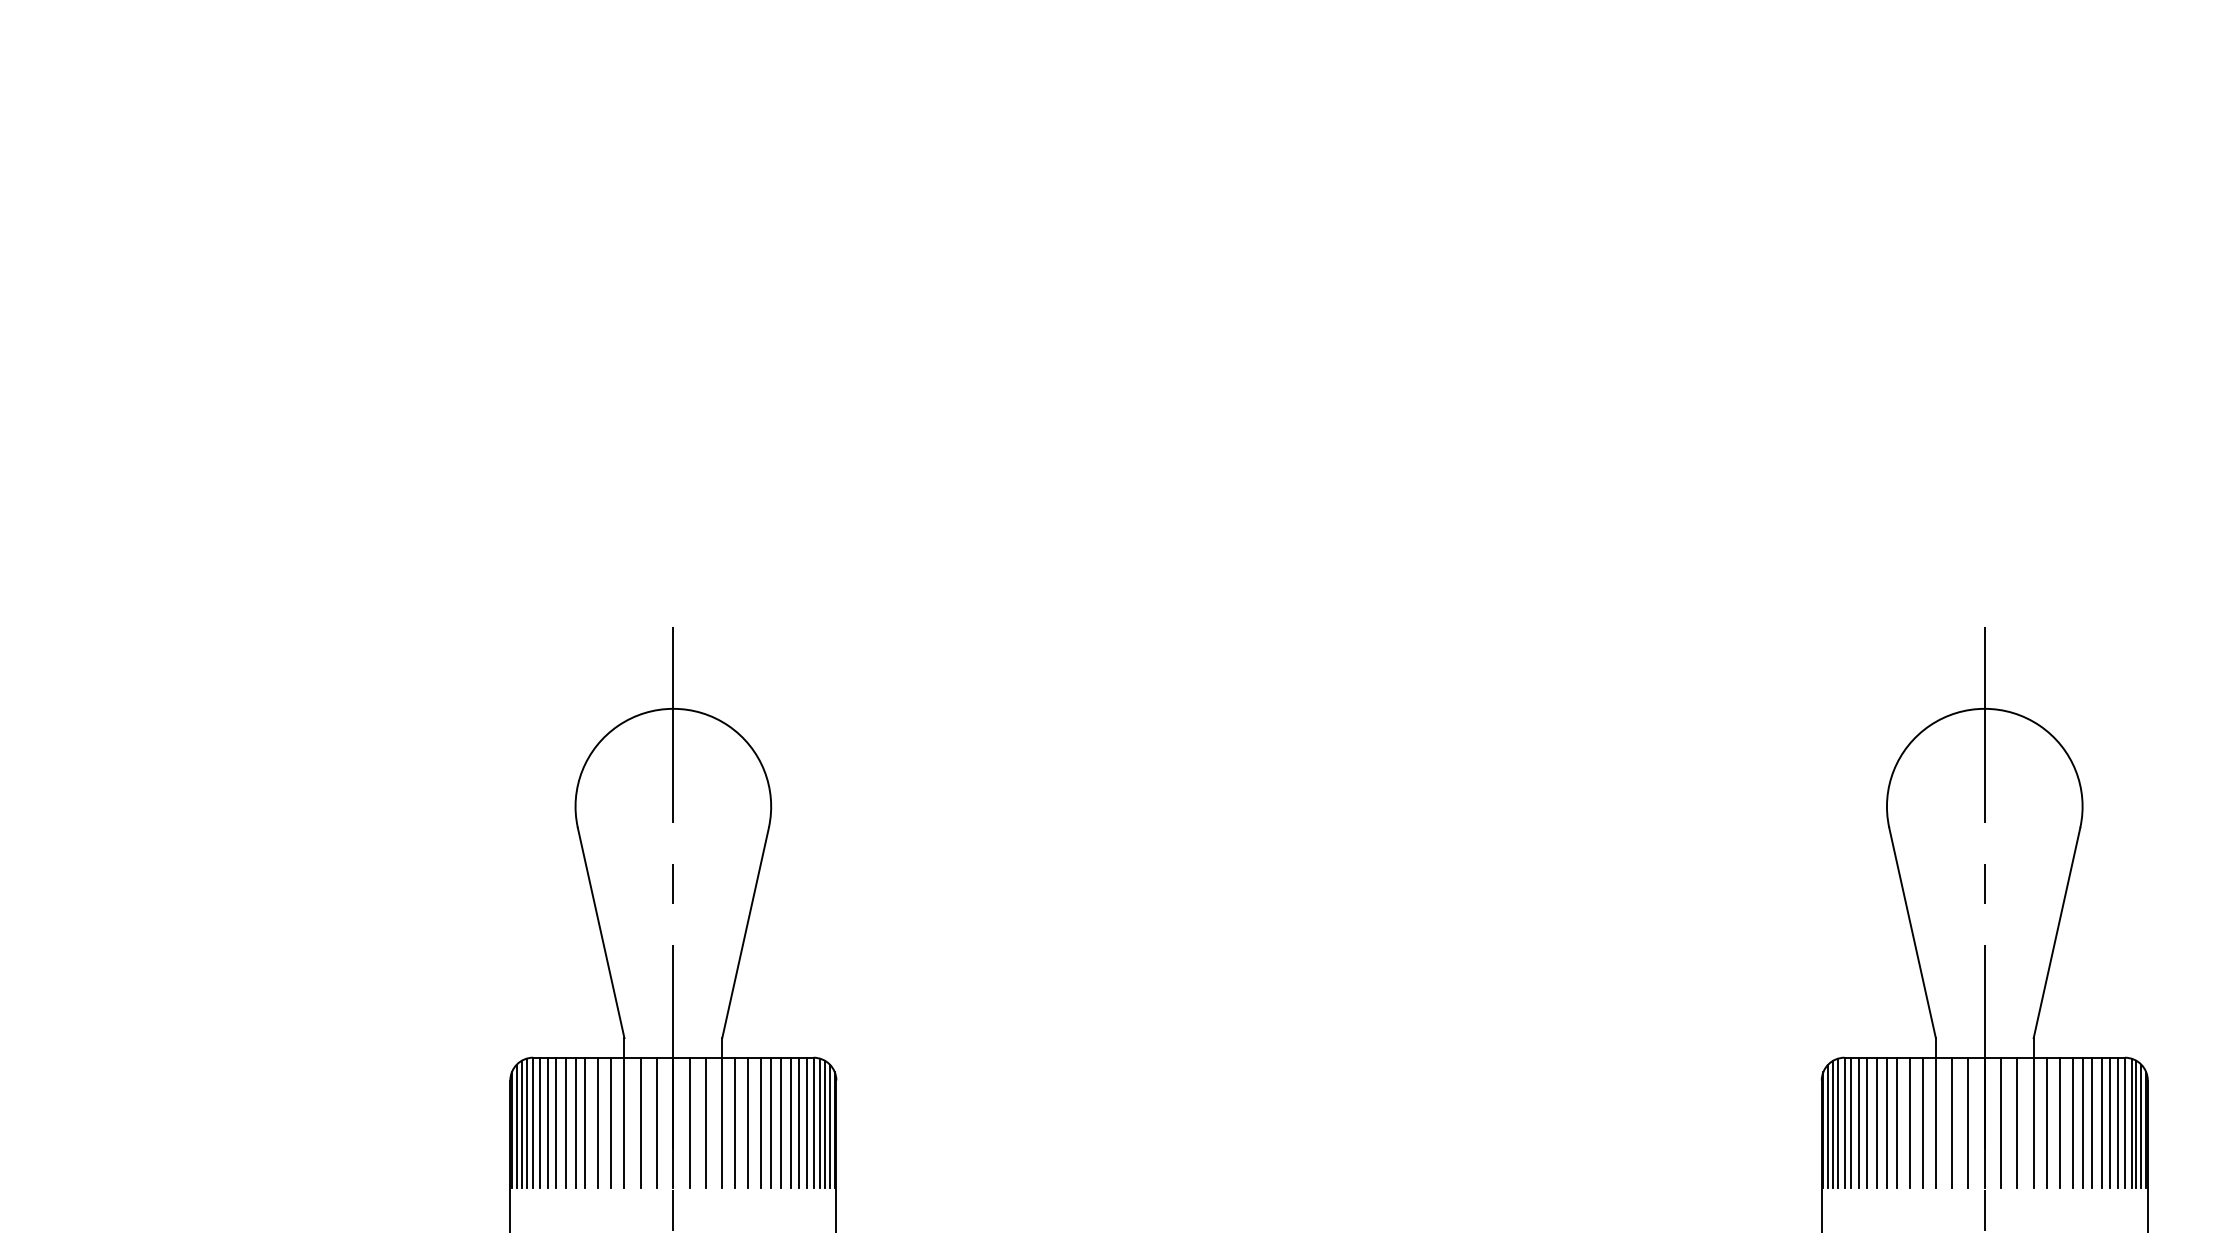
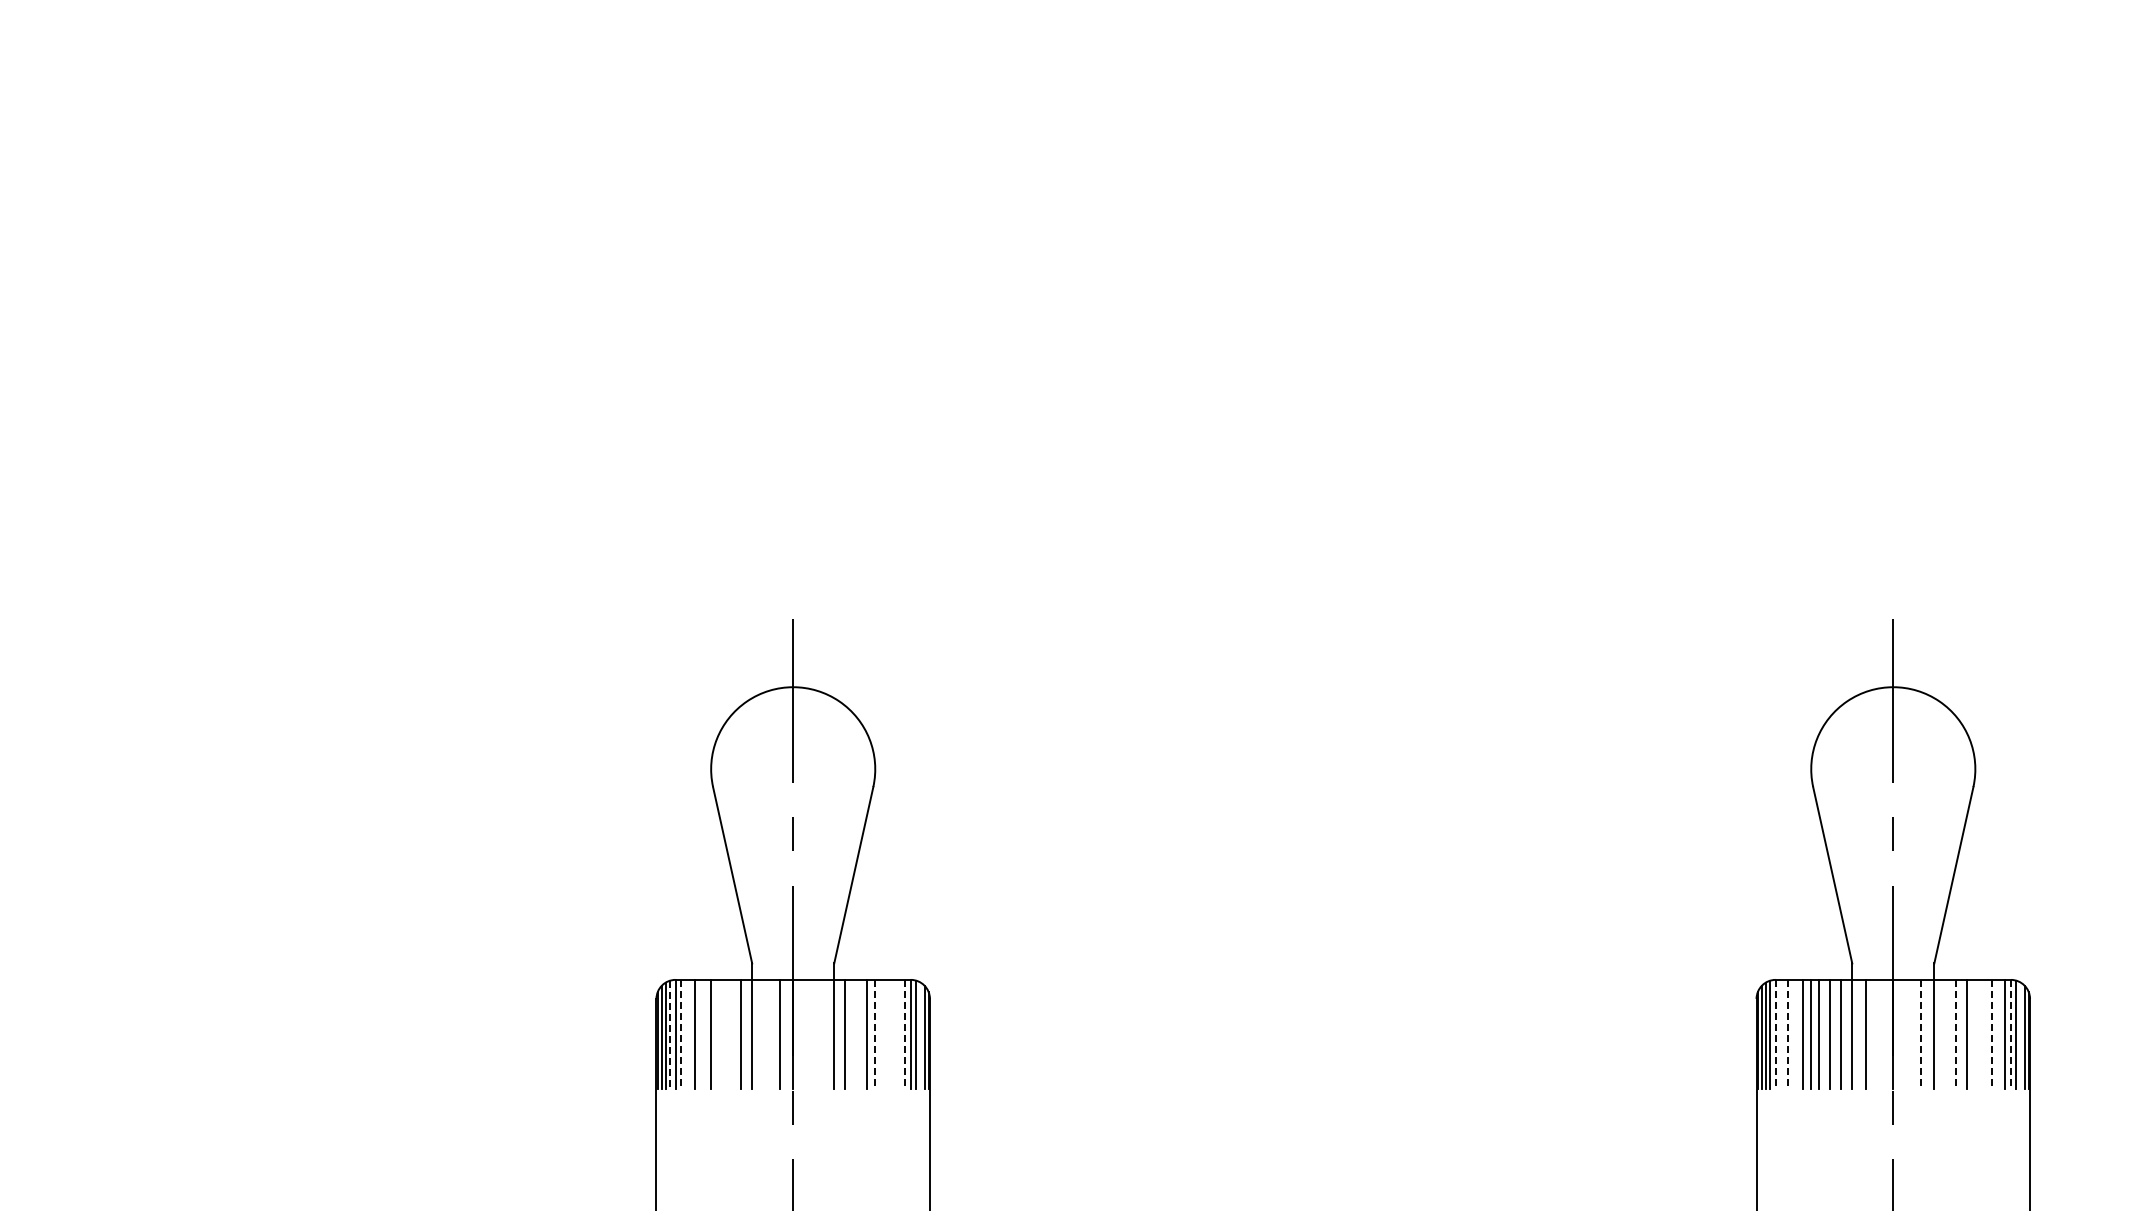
line: (540, 1122) -> (681, 1034), solid -> dashed
line: (547, 1122) -> (687, 1034), removed
line: (565, 1122) -> (702, 1034), removed
line: (585, 1122) -> (719, 1034), removed
line: (598, 1122) -> (730, 1034), removed
line: (640, 1122) -> (765, 1034), removed
line: (689, 1122) -> (806, 1034), removed
line: (705, 1122) -> (820, 1034), removed
line: (748, 1122) -> (856, 1034), removed
line: (771, 1122) -> (875, 1034), solid -> dashed
line: (780, 1122) -> (883, 1034), removed
line: (790, 1122) -> (891, 1034), removed
line: (798, 1122) -> (898, 1034), removed
line: (807, 1122) -> (905, 1034), solid -> dashed
line: (1844, 1122) -> (1775, 1034), solid -> dashed
line: (1851, 1122) -> (1781, 1034), removed
line: (1859, 1122) -> (1788, 1034), solid -> dashed
line: (1866, 1122) -> (1794, 1034), removed
line: (1968, 1122) -> (1879, 1034), removed
line: (2000, 1122) -> (1906, 1034), removed
line: (2017, 1122) -> (1920, 1034), solid -> dashed
line: (2047, 1122) -> (1945, 1034), removed
line: (2060, 1122) -> (1956, 1034), solid -> dashed
line: (2082, 1122) -> (1975, 1034), removed
line: (2092, 1122) -> (1983, 1034), removed
line: (2101, 1122) -> (1991, 1034), solid -> dashed
line: (2110, 1122) -> (1998, 1034), removed
line: (2124, 1122) -> (2010, 1034), solid -> dashed
line: (527, 1124) -> (670, 1035), solid -> dashed
line: (825, 1124) -> (920, 1035), removed
line: (2136, 1124) -> (2020, 1035), removed

